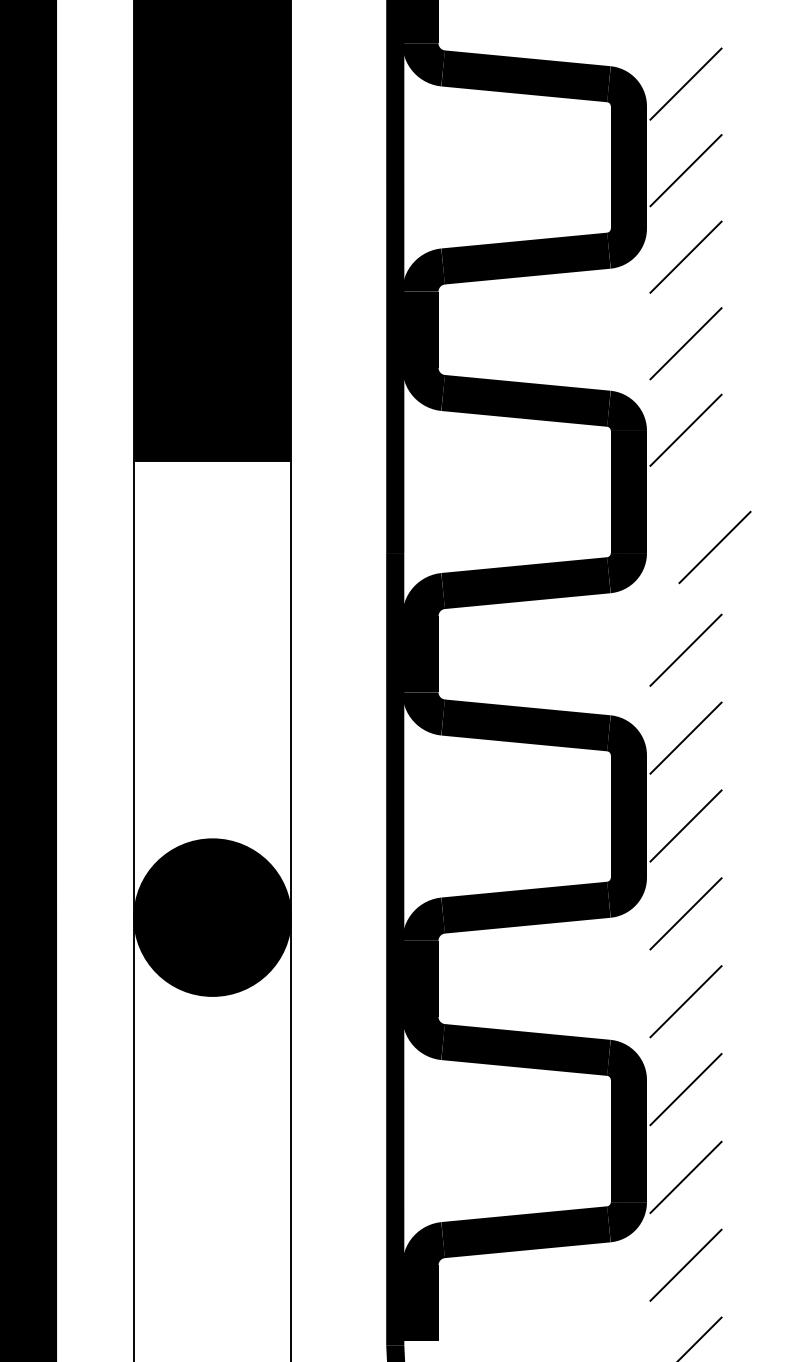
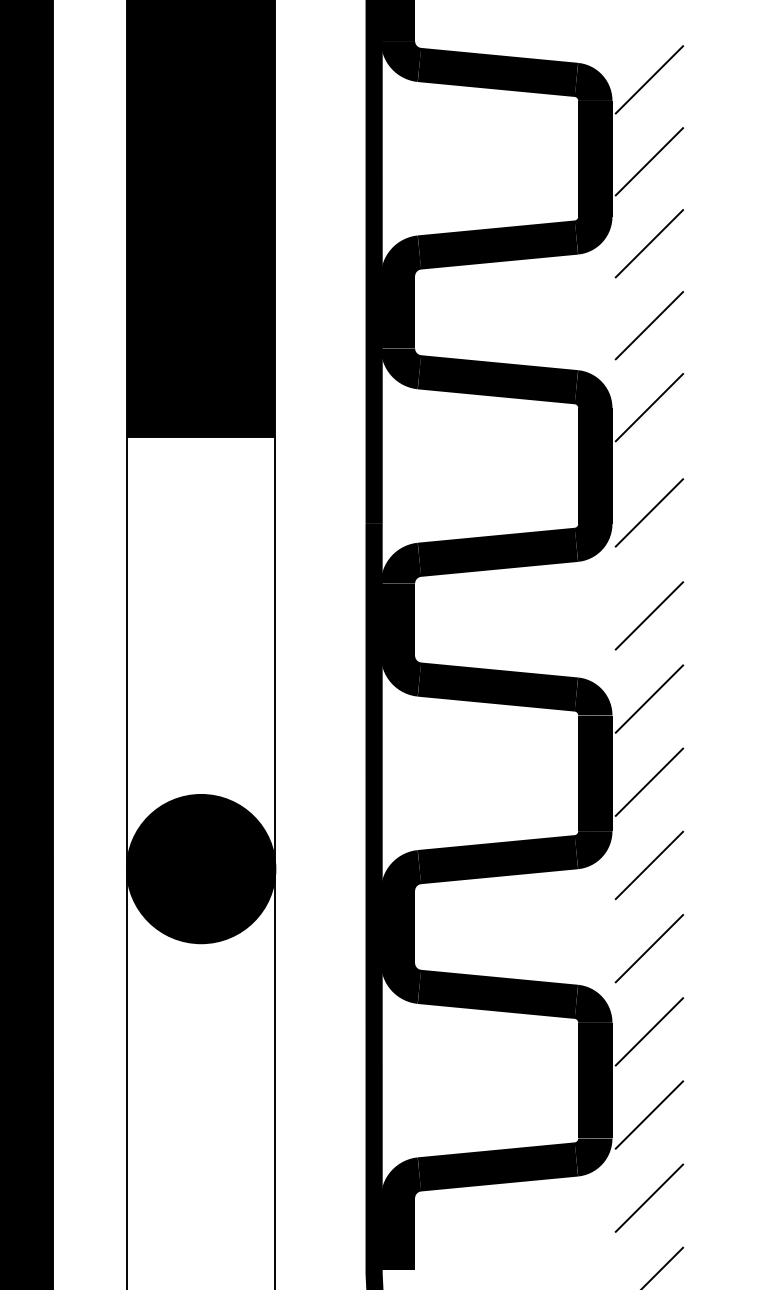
line: (714, 547) -> (648, 512), moved

